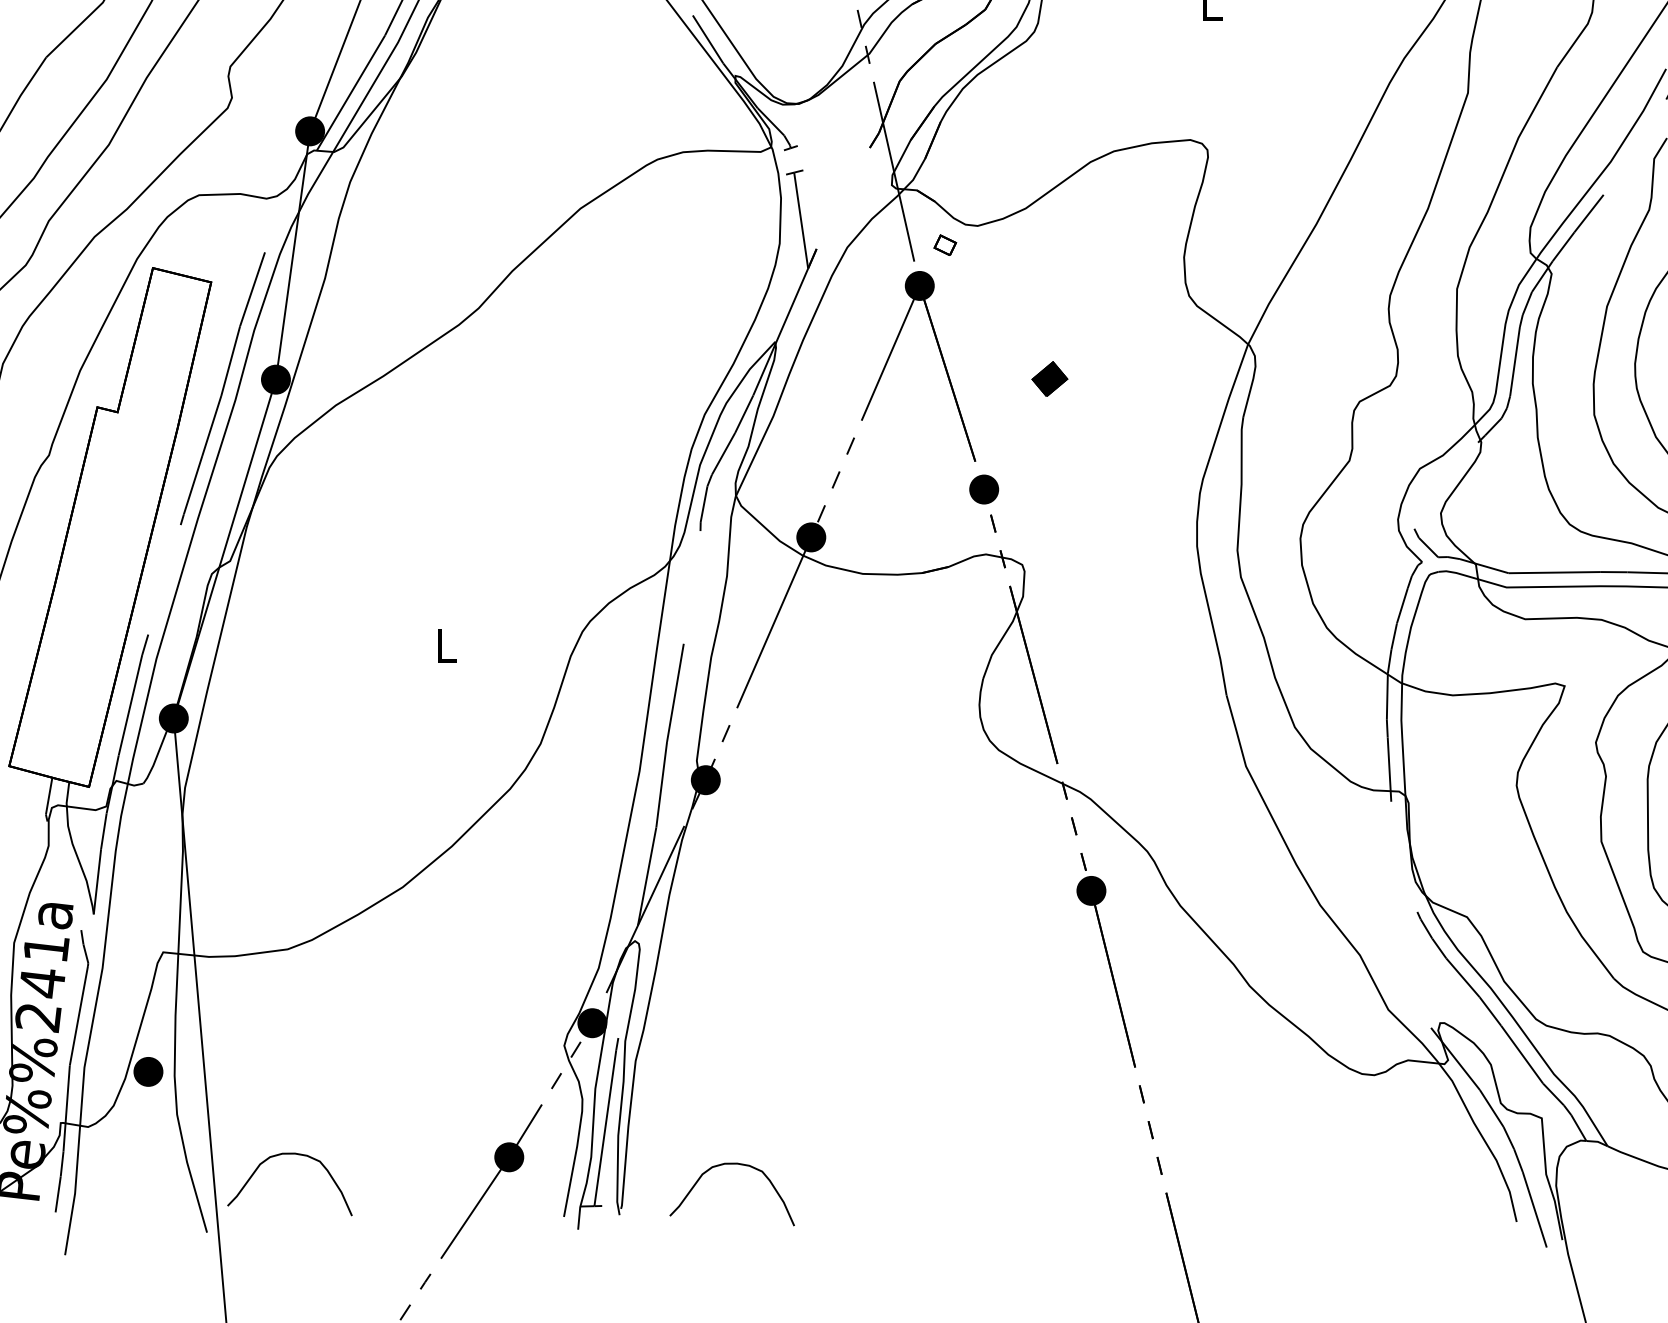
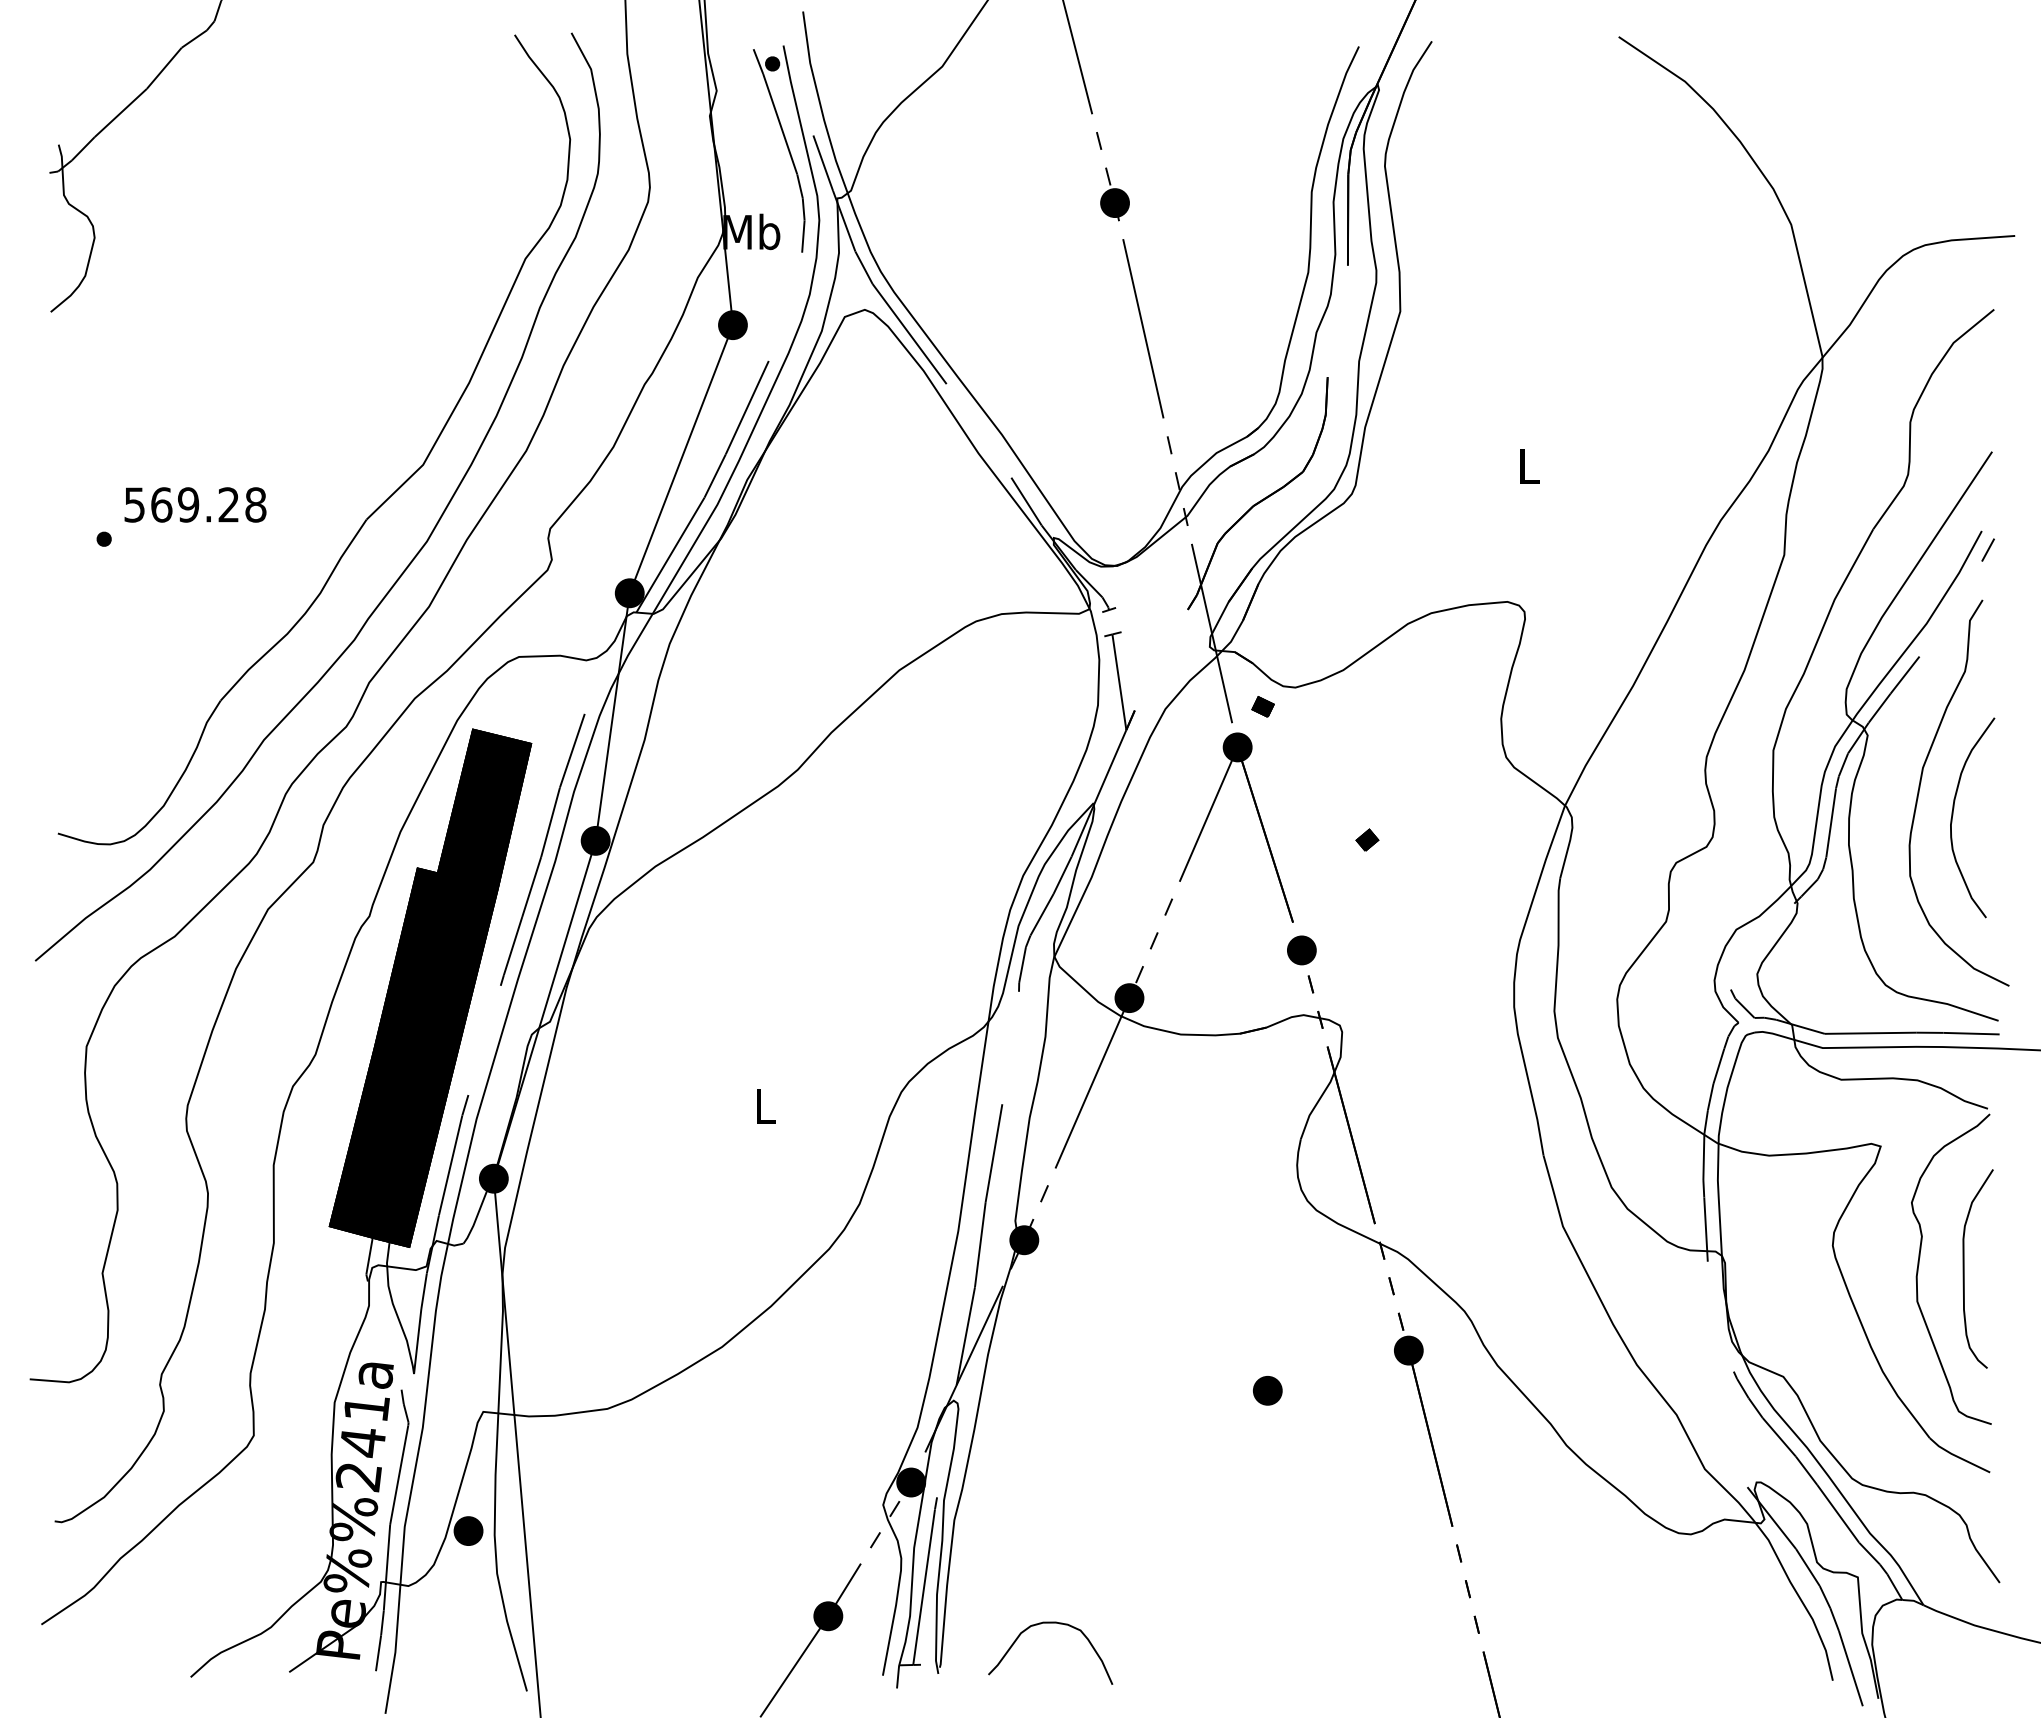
fill: (944, 244) -> (1262, 706), added
part: (1050, 378) -> (1367, 839), size x0.62
fill: (110, 526) -> (430, 987), added
part: (949, 930) -> (1267, 1390), added
curve: (289, 1154) -> (609, 1613), removed

